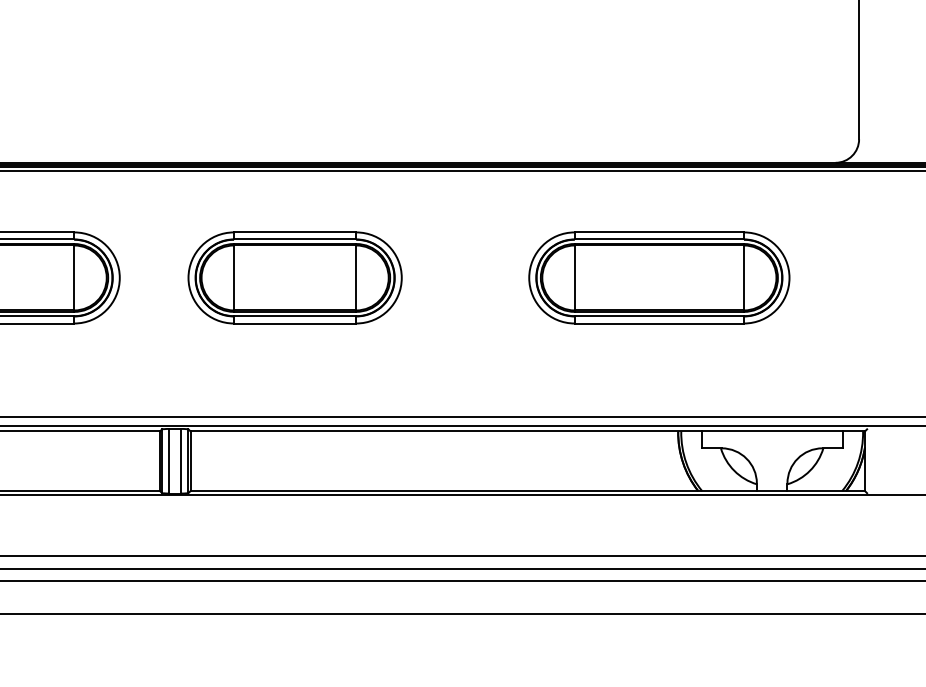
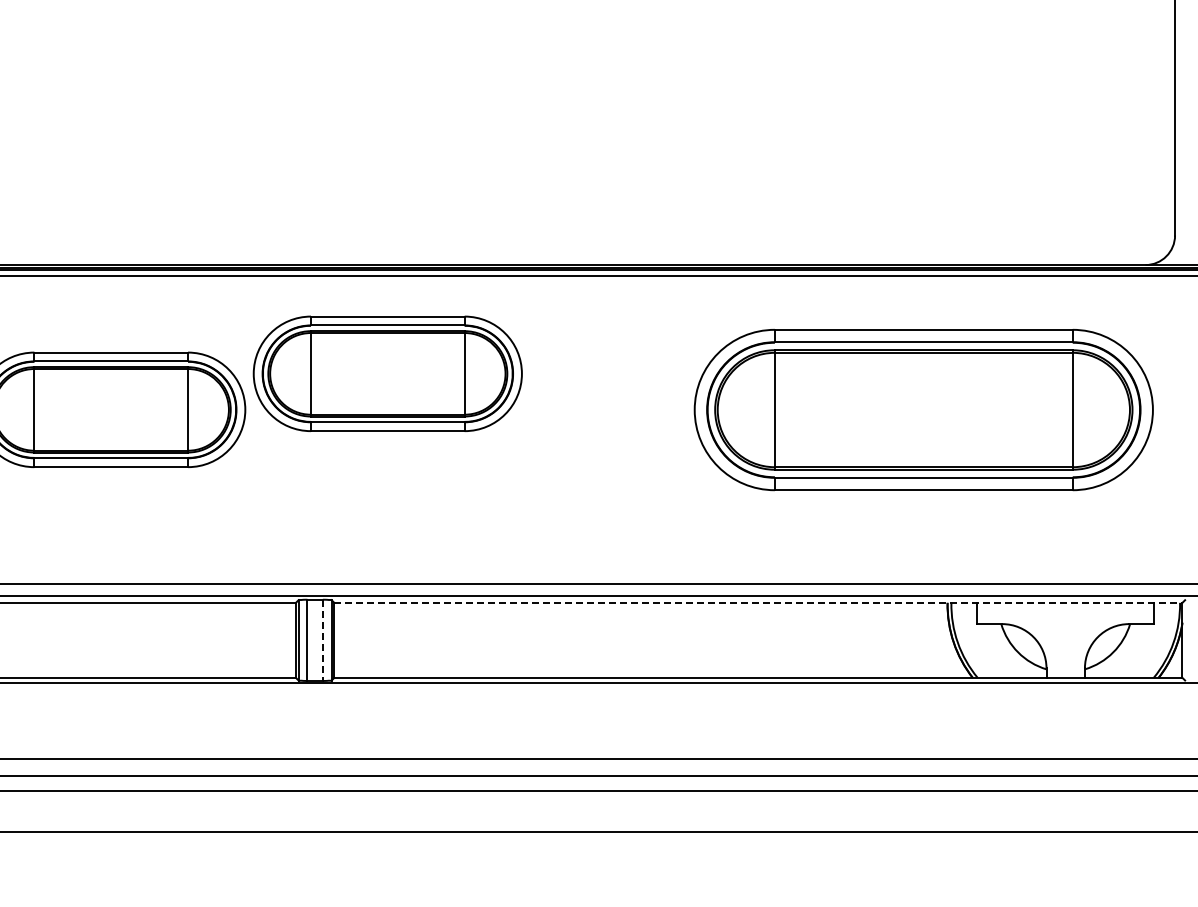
part: (294, 277) -> (387, 373), moved
part: (659, 277) -> (923, 409), size x1.4
line: (527, 431) -> (758, 602), solid -> dashed
line: (181, 461) -> (322, 640), solid -> dashed

